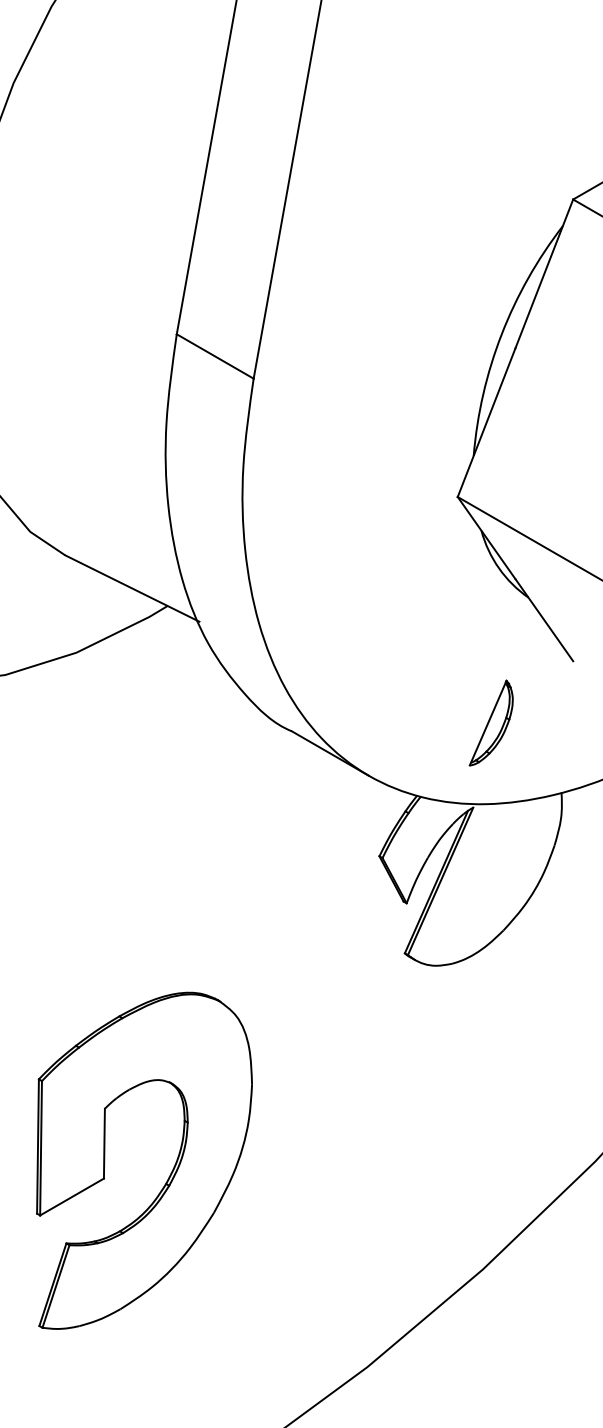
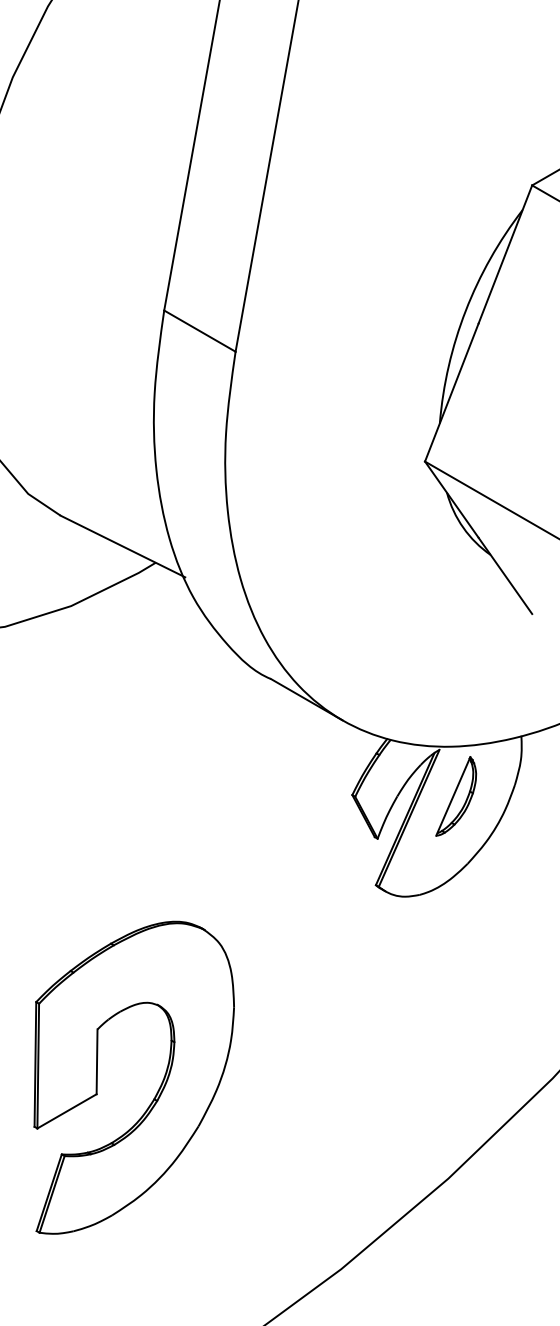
part: (491, 723) -> (456, 796), moved

